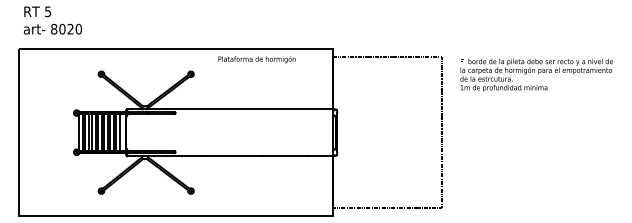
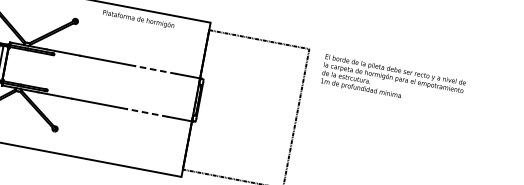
line: (285, 109) -> (156, 70), solid -> dashed
line: (285, 156) -> (148, 113), solid -> dashed

